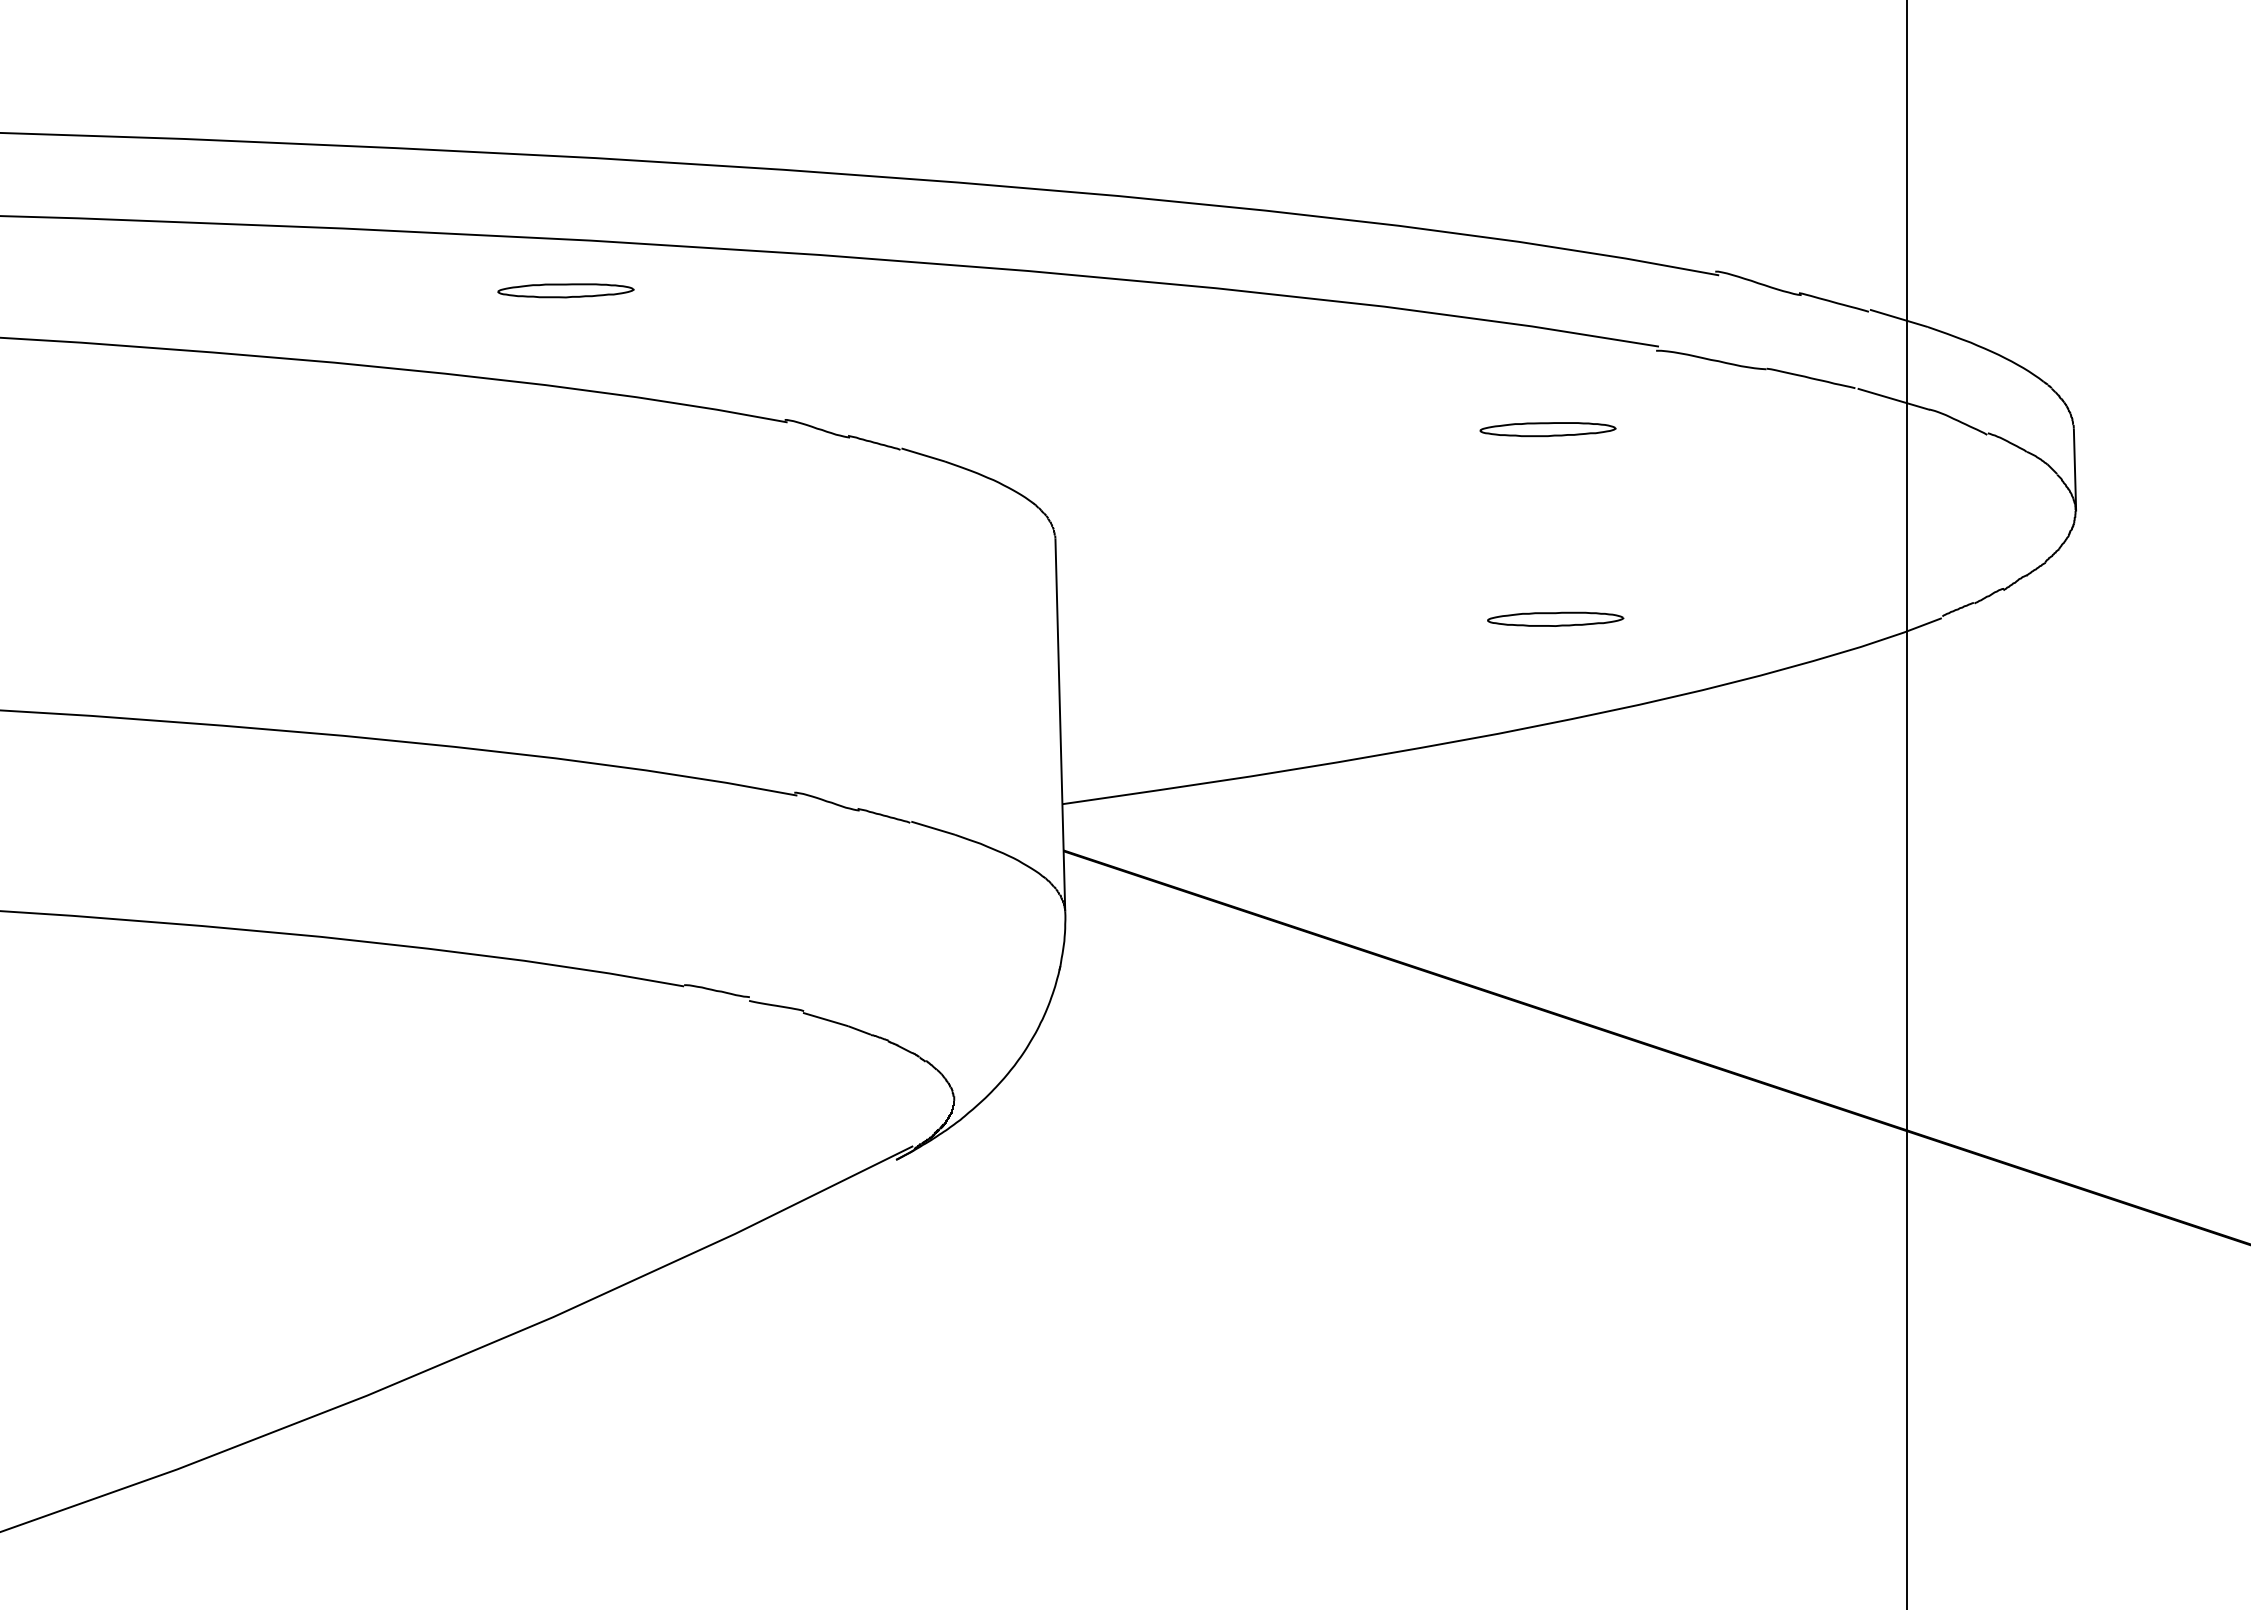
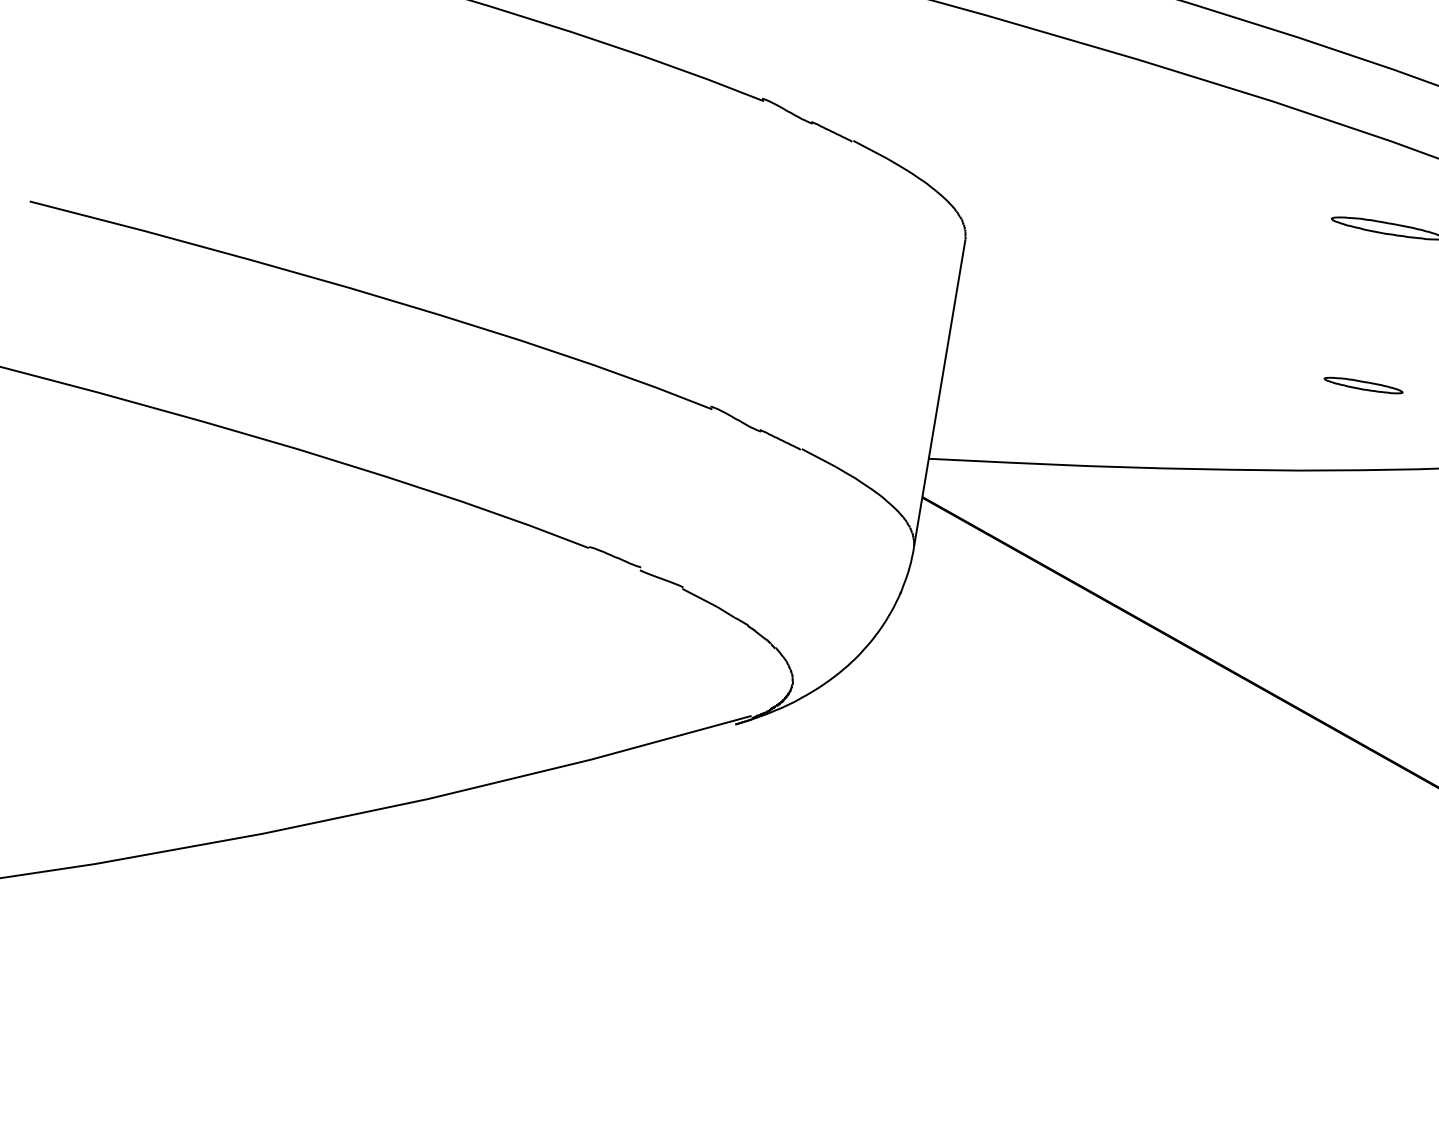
part: (1555, 618) -> (1363, 384), size x0.7

